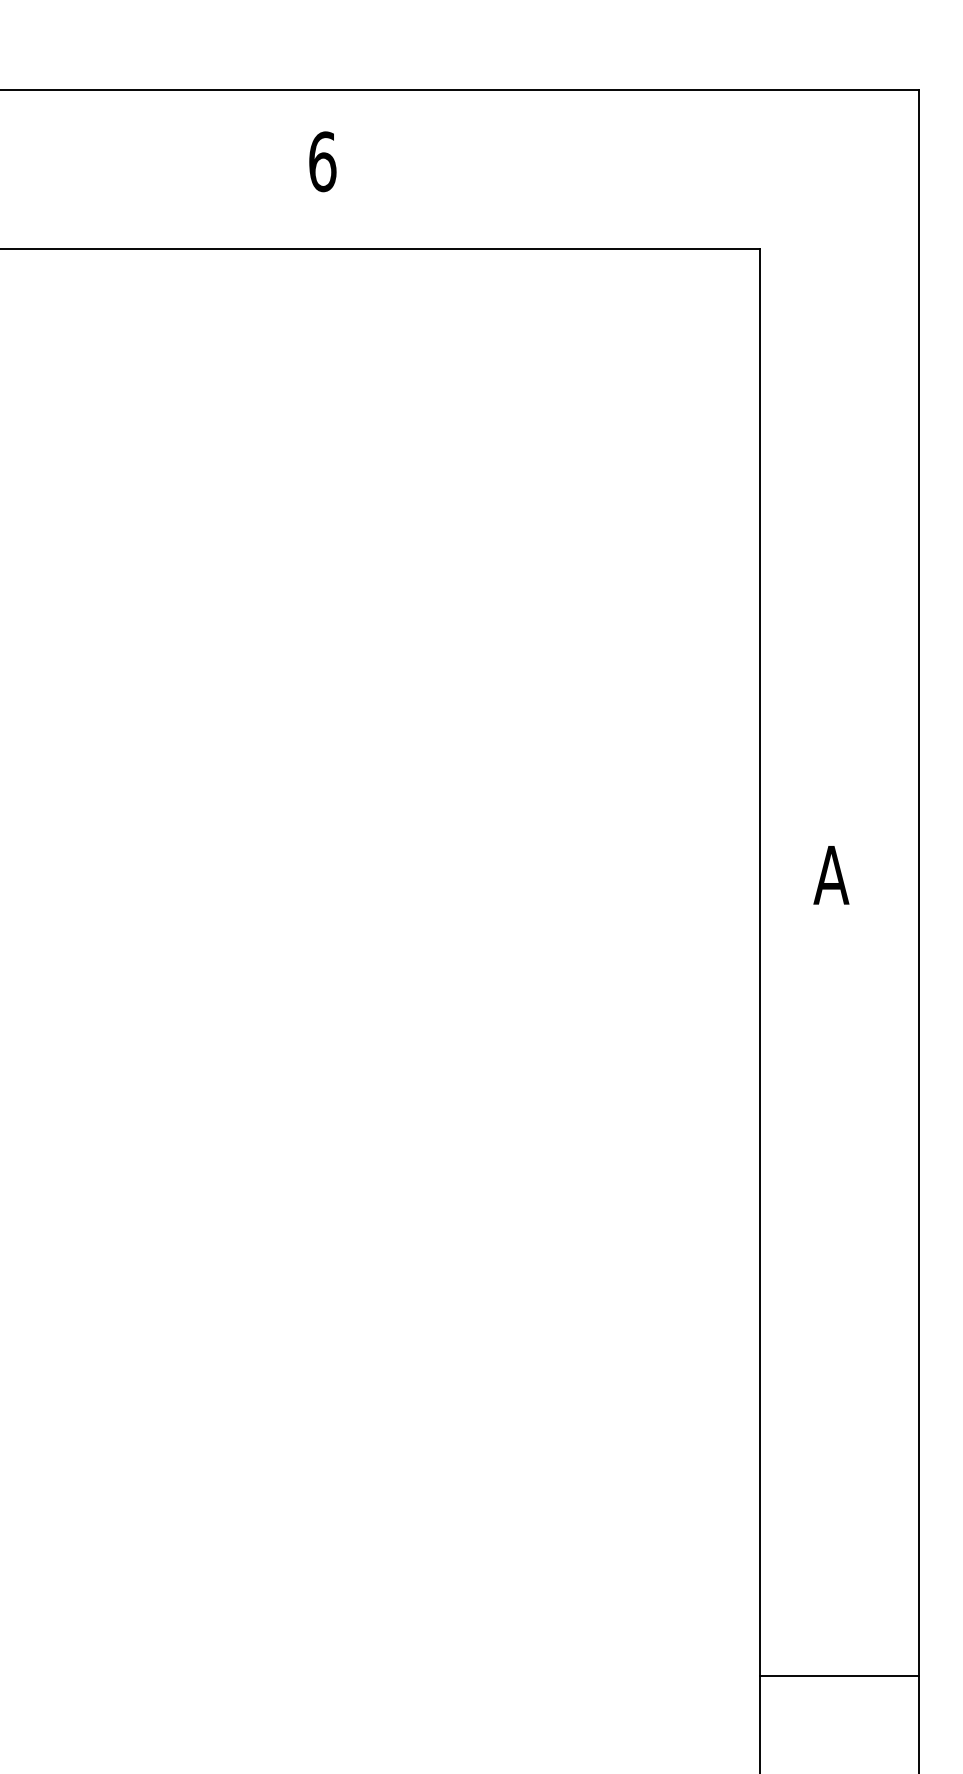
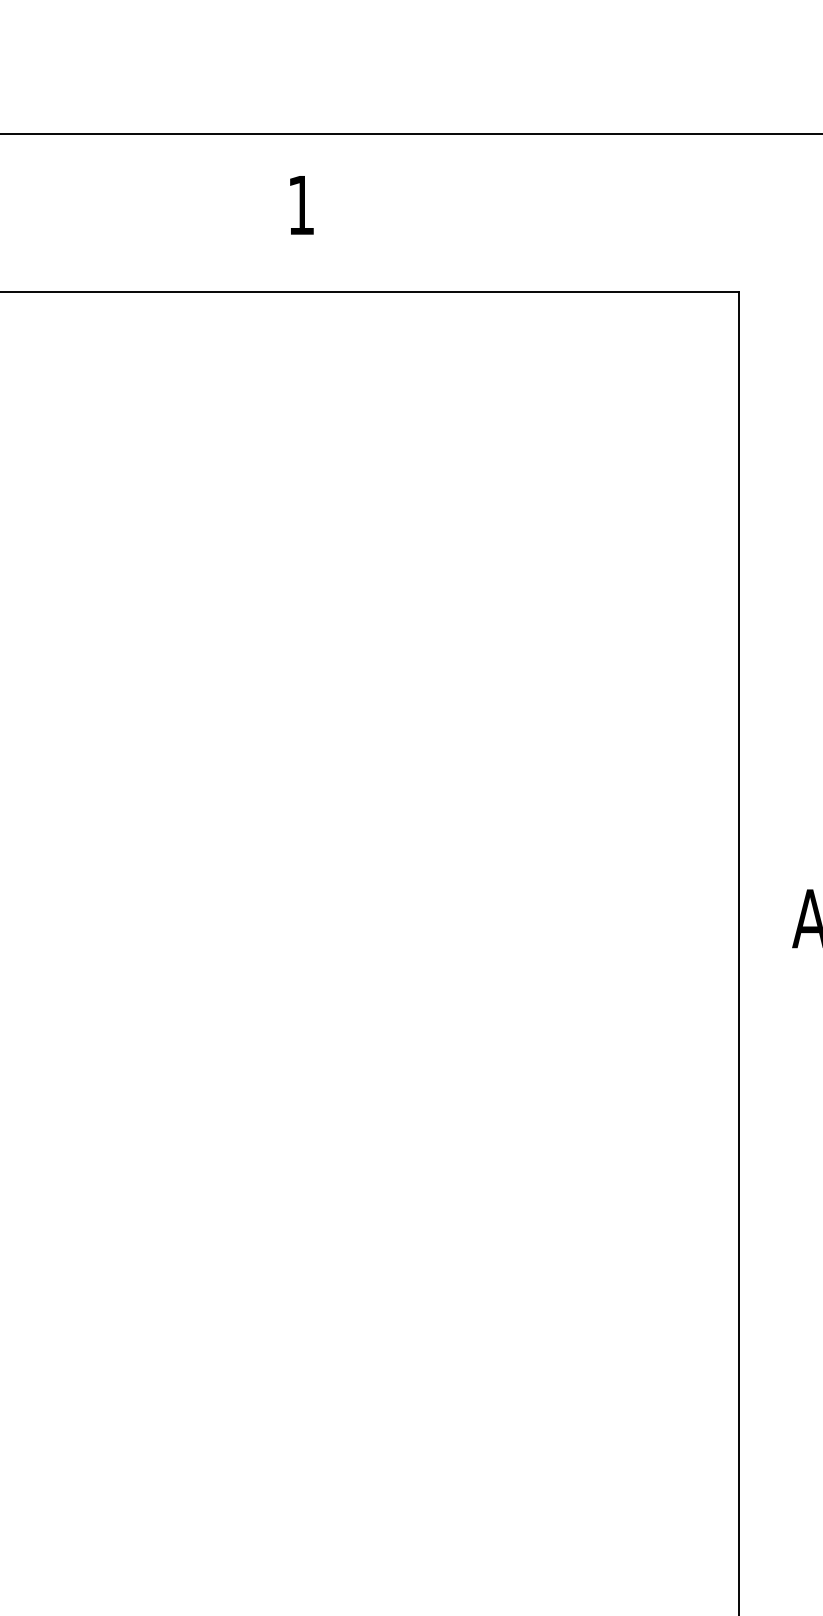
text: (322, 161) -> (301, 205), 6 -> 1

